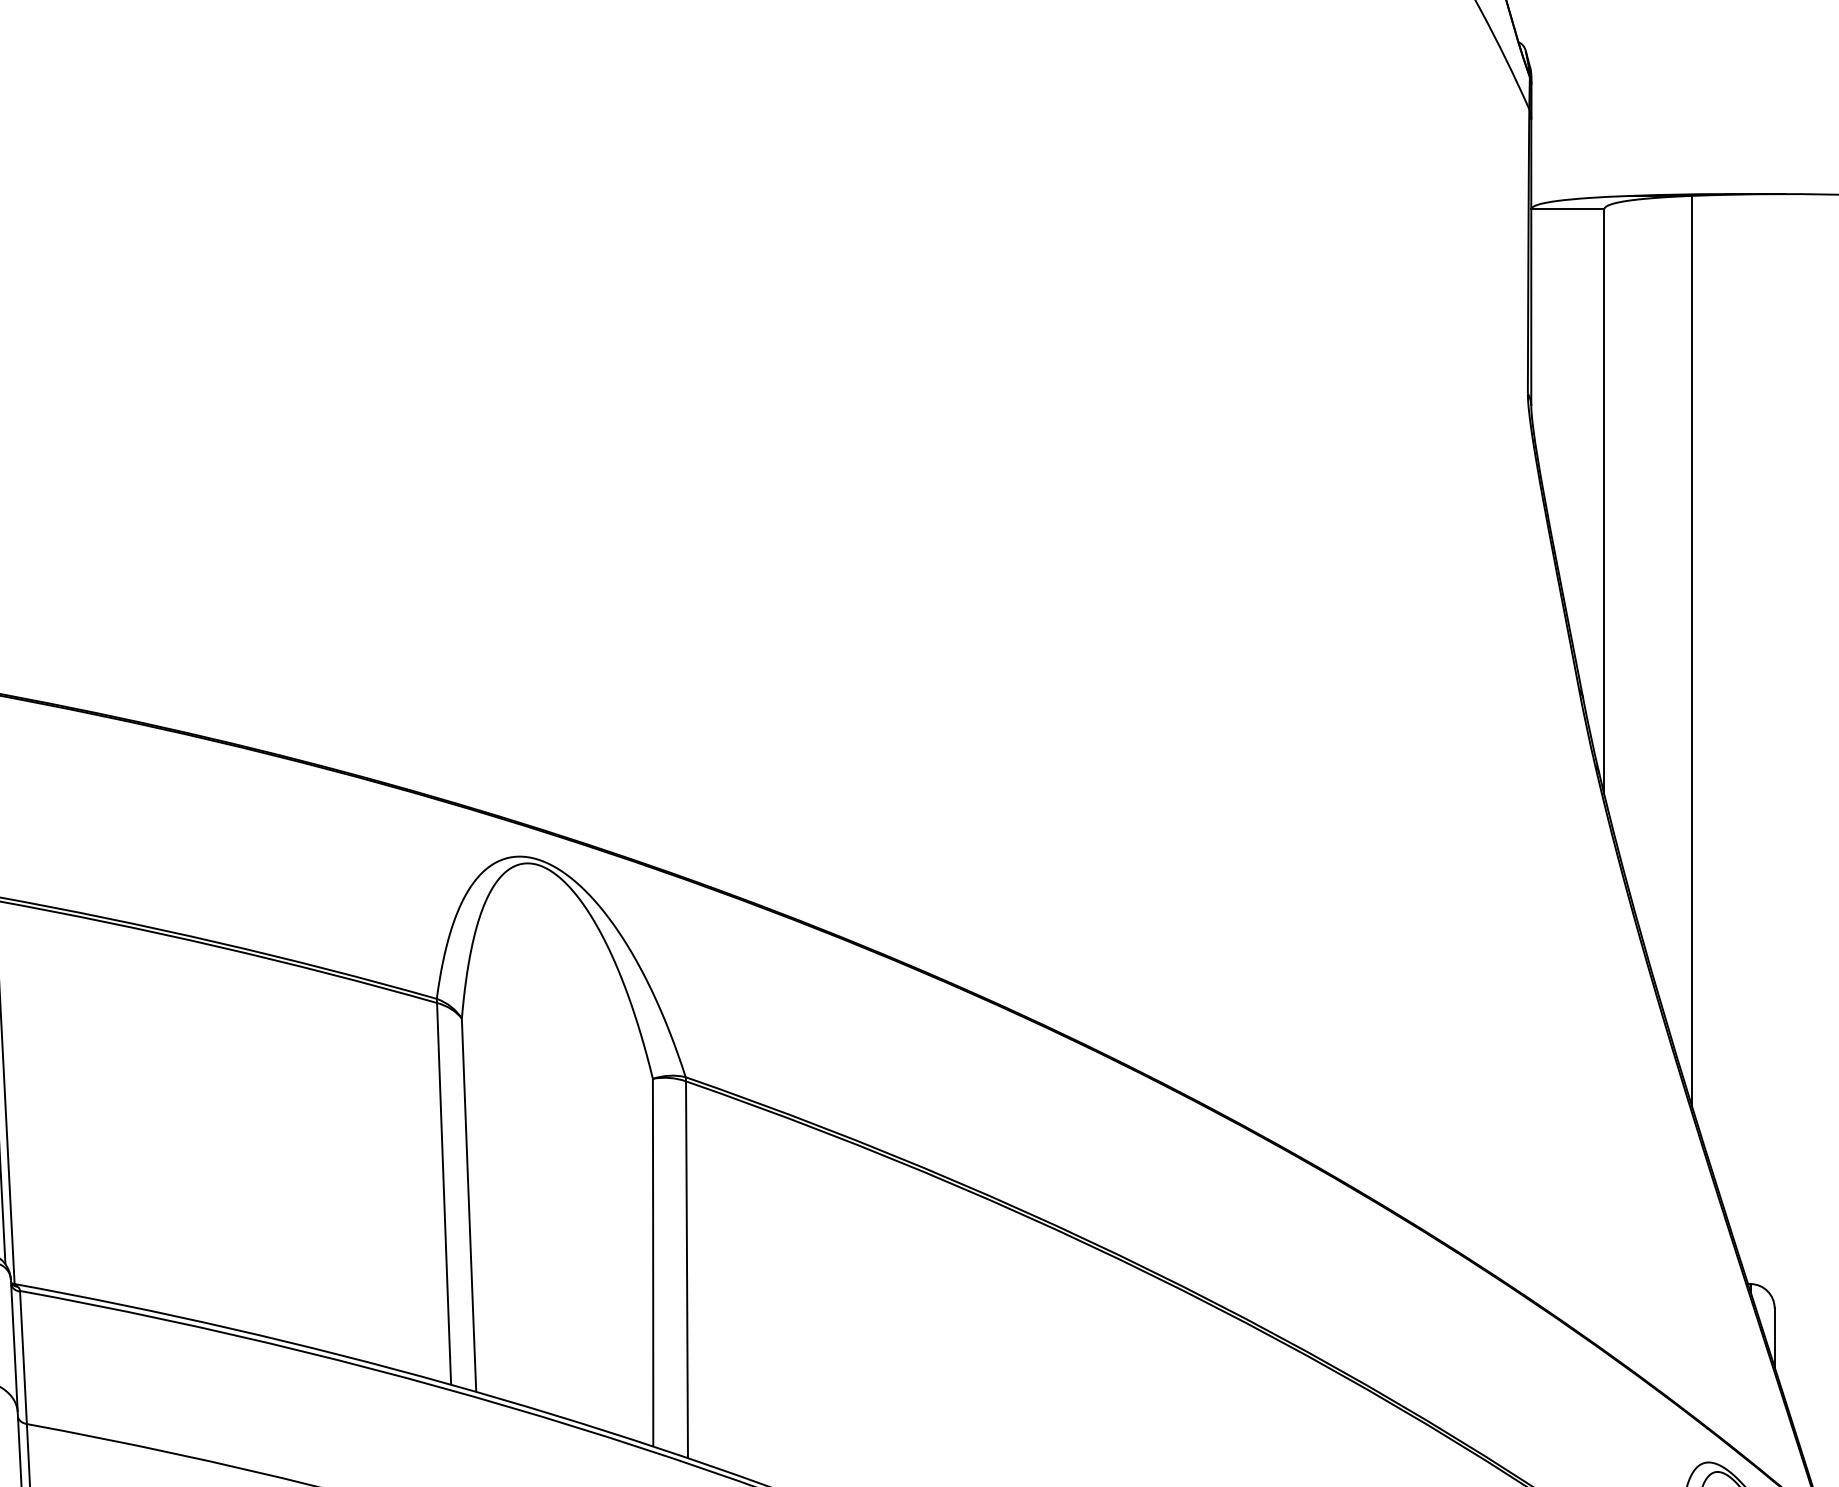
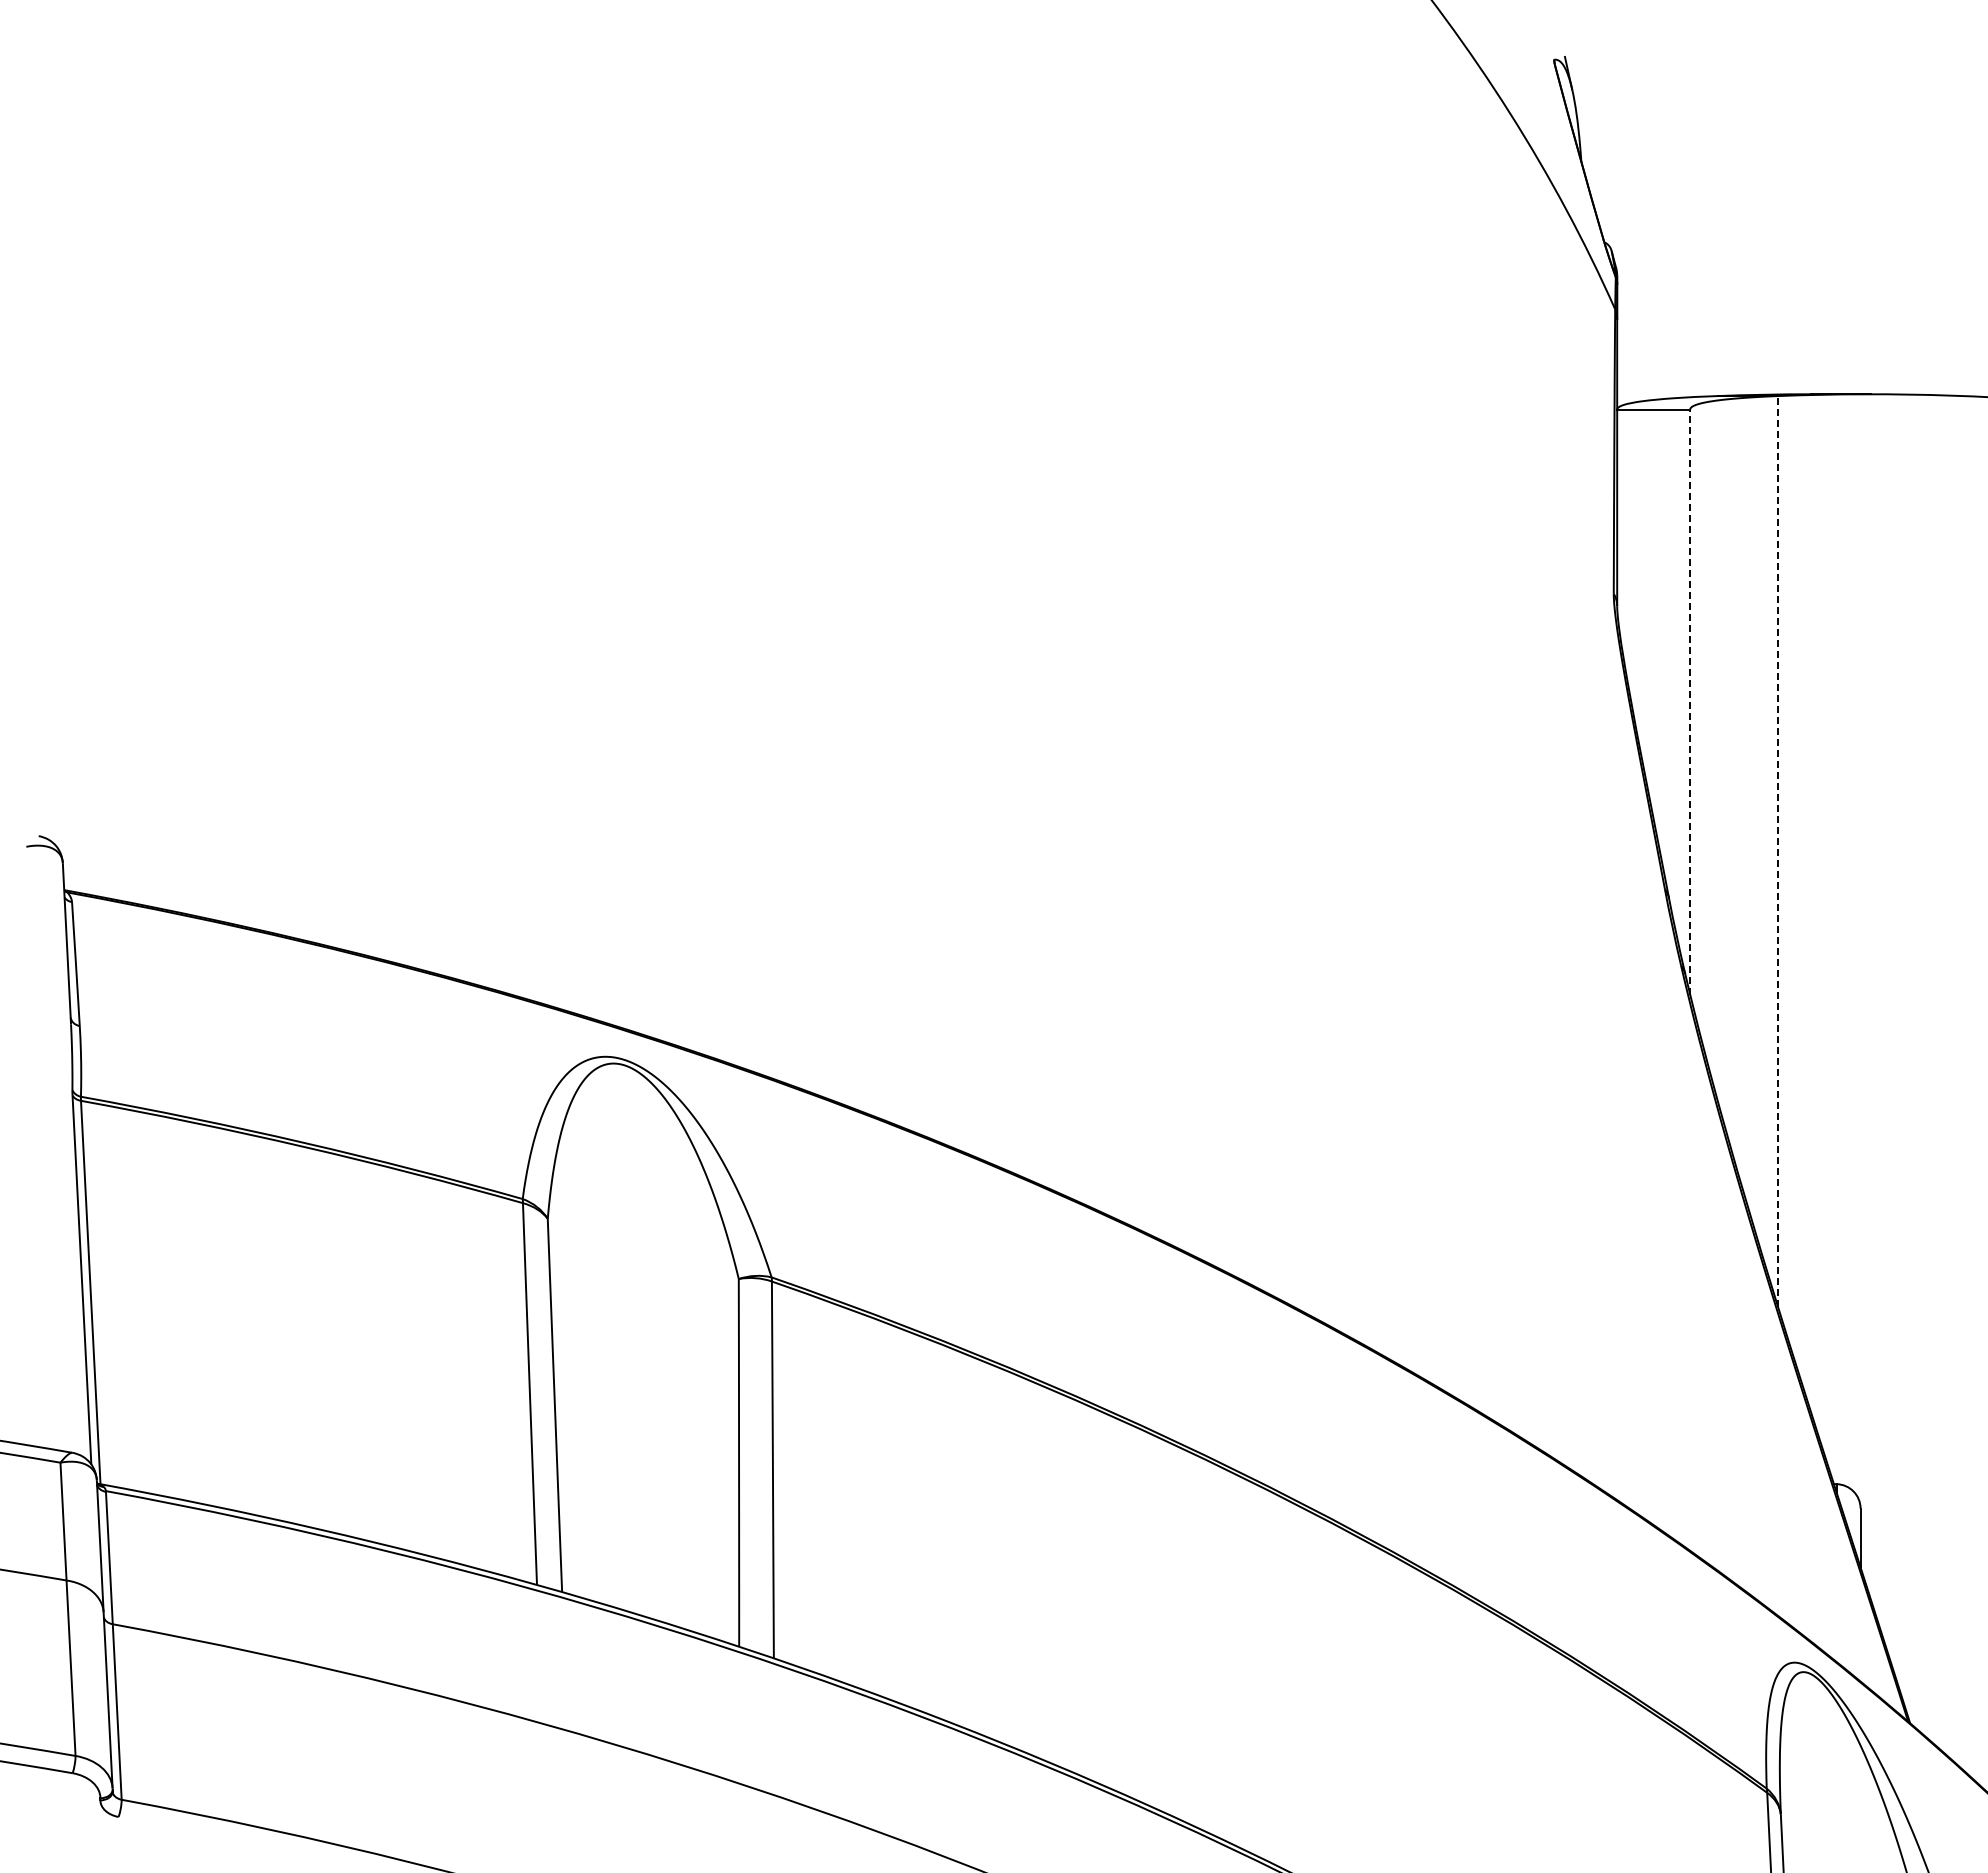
line: (1604, 502) -> (1690, 702), solid -> dashed
line: (1692, 651) -> (1778, 851), solid -> dashed

